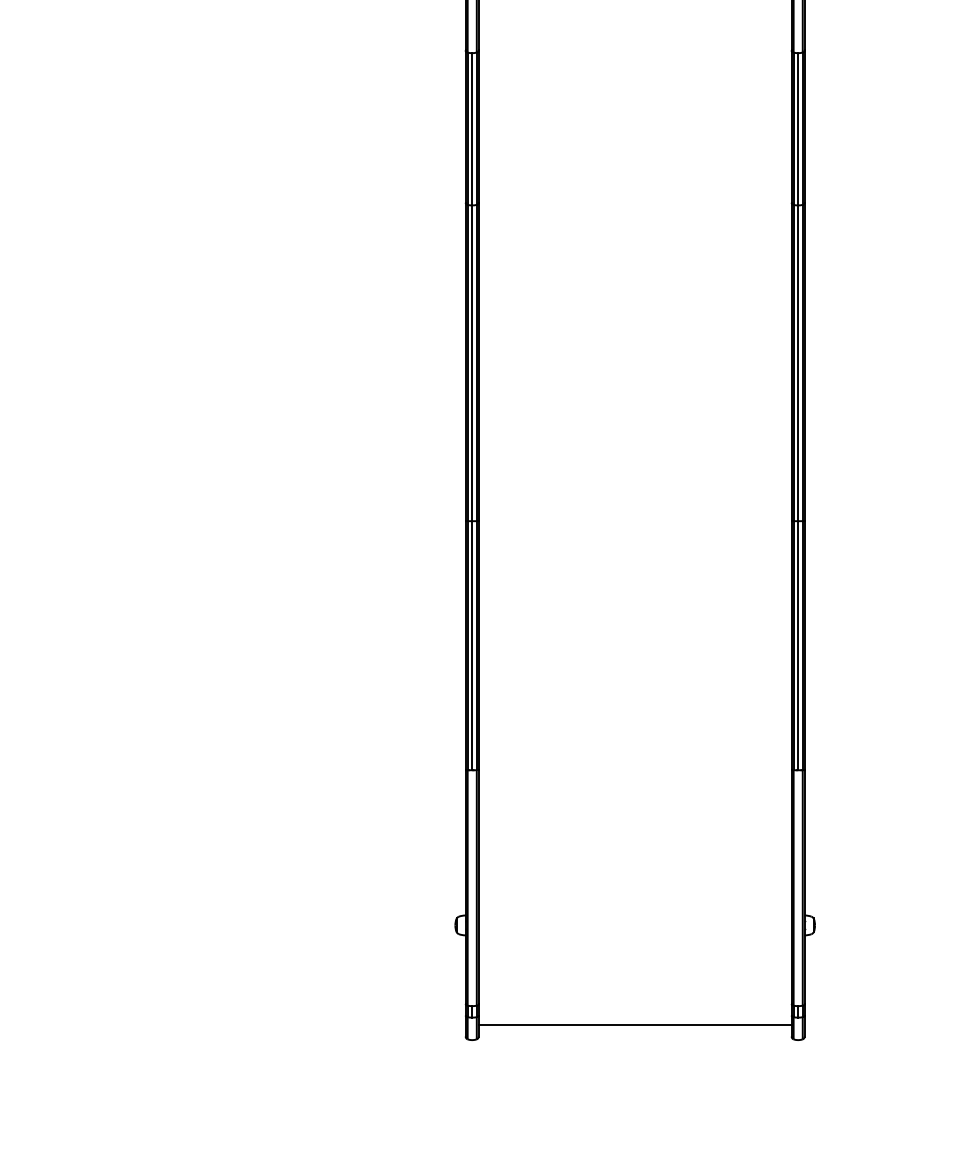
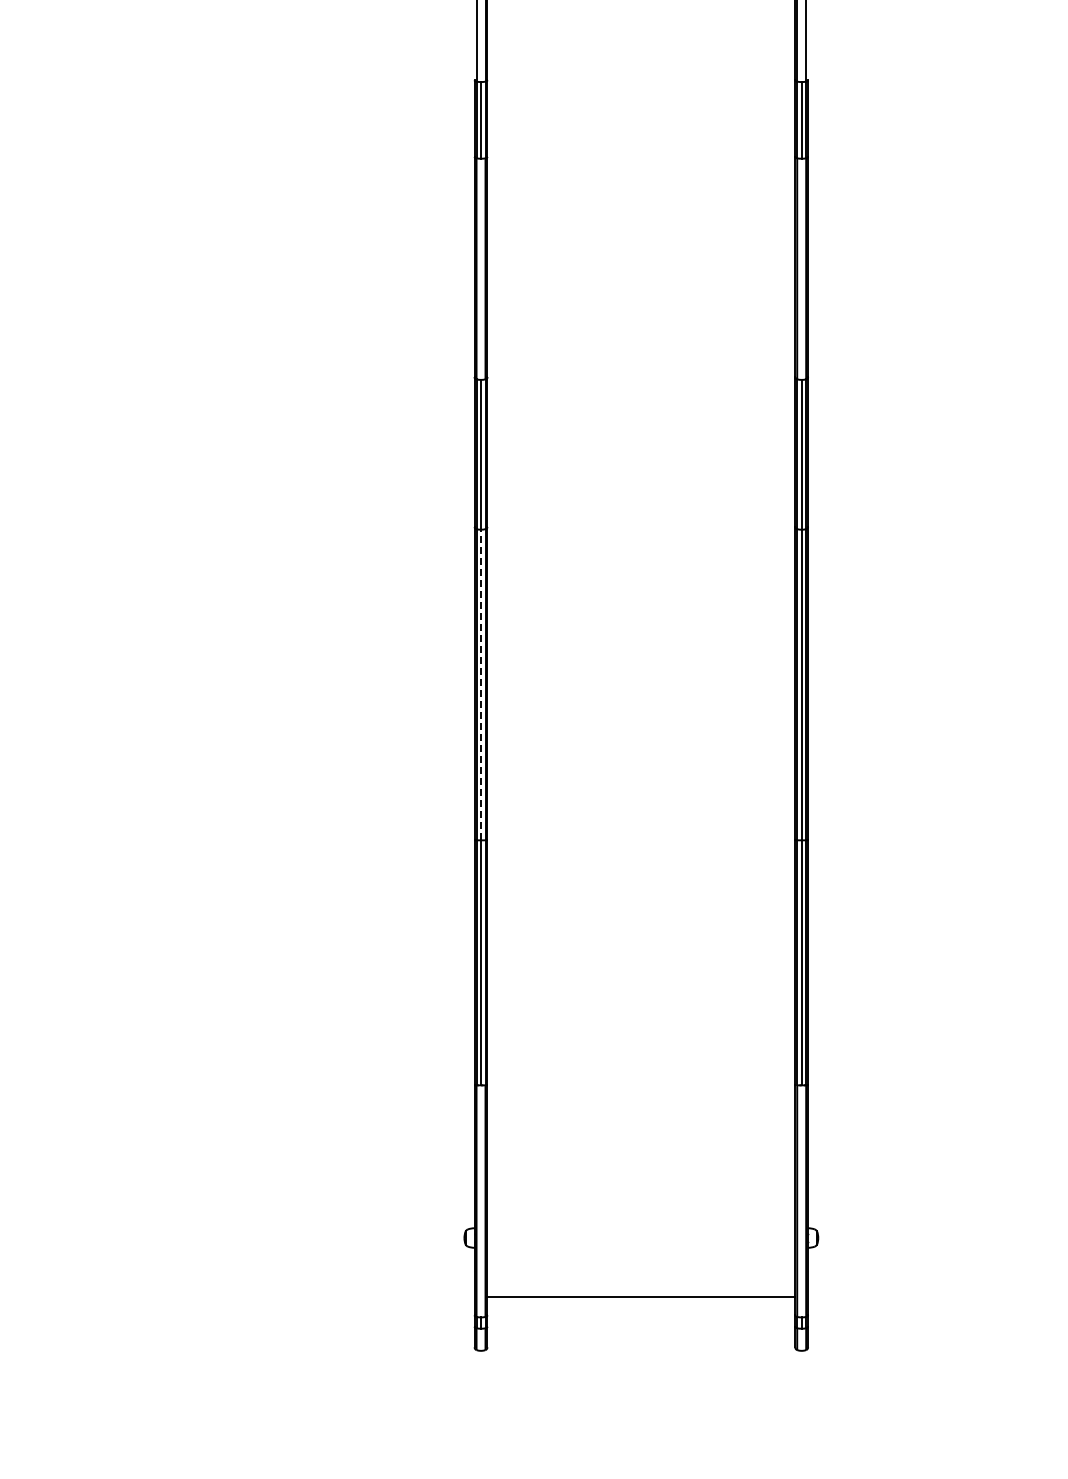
line: (472, 362) -> (481, 684), solid -> dashed
line: (635, 1025) -> (641, 1297), moved

